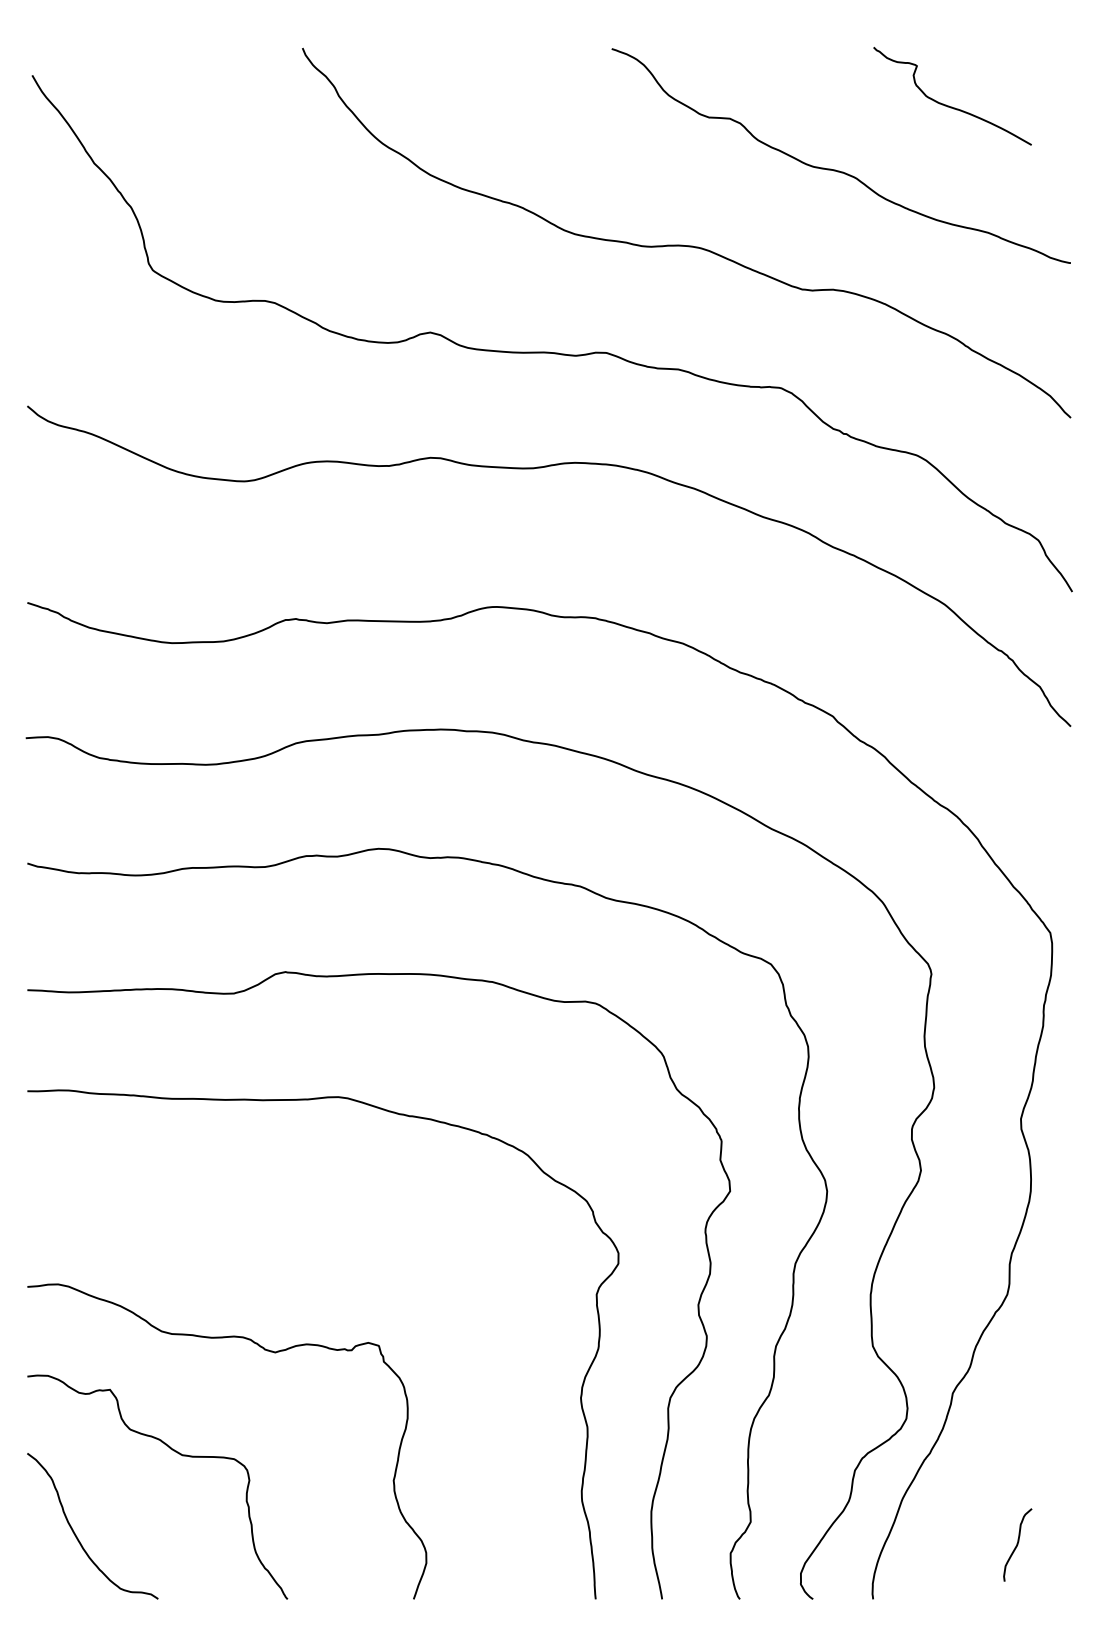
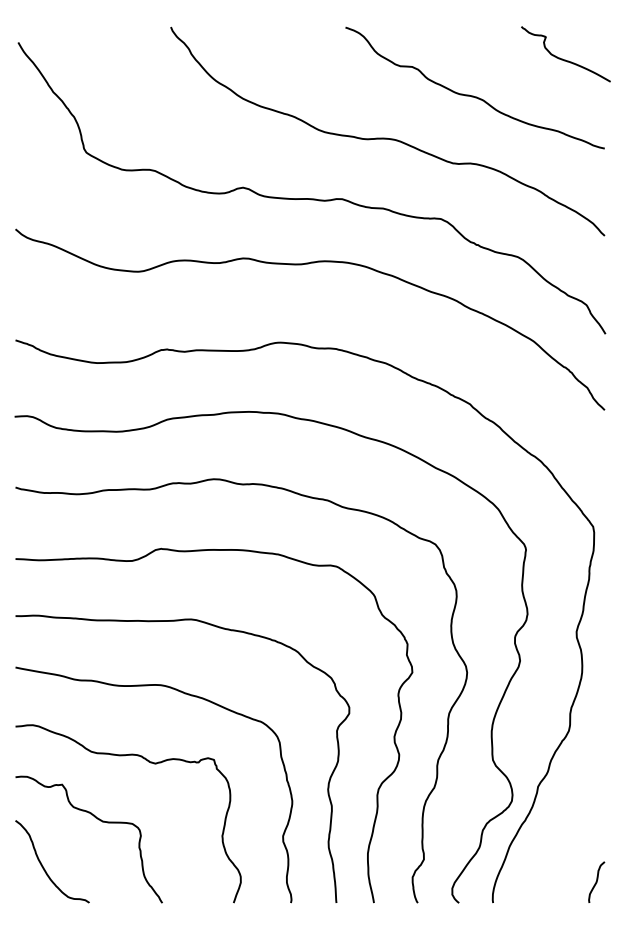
curve: (946, 103) -> (562, 58), moved
curve: (328, 1230) -> (185, 694), added
curve: (1017, 1543) -> (596, 881), moved

